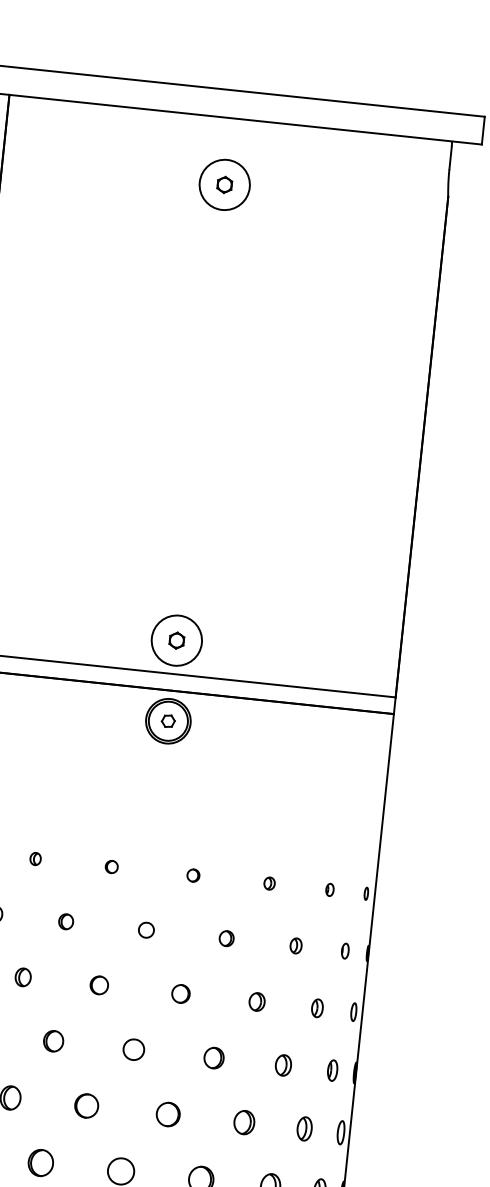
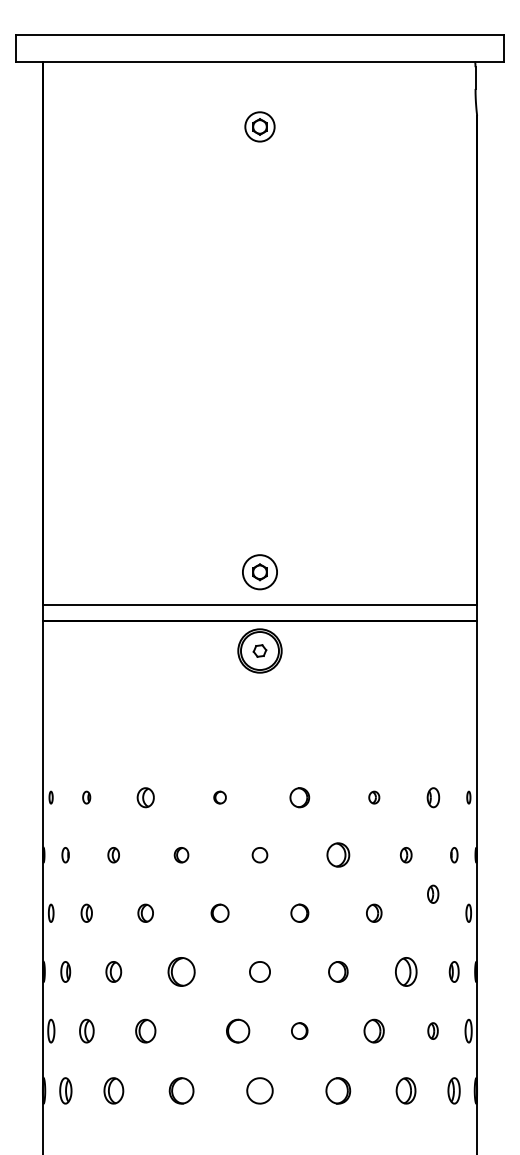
circle: (224, 184) -> (259, 126), size x0.6
circle: (176, 639) -> (259, 571), size x0.7
part: (35, 858) -> (145, 797), size x1.6
part: (193, 875) -> (299, 797), size x1.6
part: (329, 889) -> (432, 797), size x1.6
part: (226, 938) -> (338, 855), size x1.6
part: (317, 1007) -> (433, 893), moved
part: (53, 1040) -> (181, 971), size x1.4
part: (282, 1064) -> (405, 971), size x1.4
part: (87, 1105) -> (238, 1030), moved
part: (168, 1113) -> (299, 1030), size x0.7
part: (304, 1128) -> (432, 1030), size x0.7

